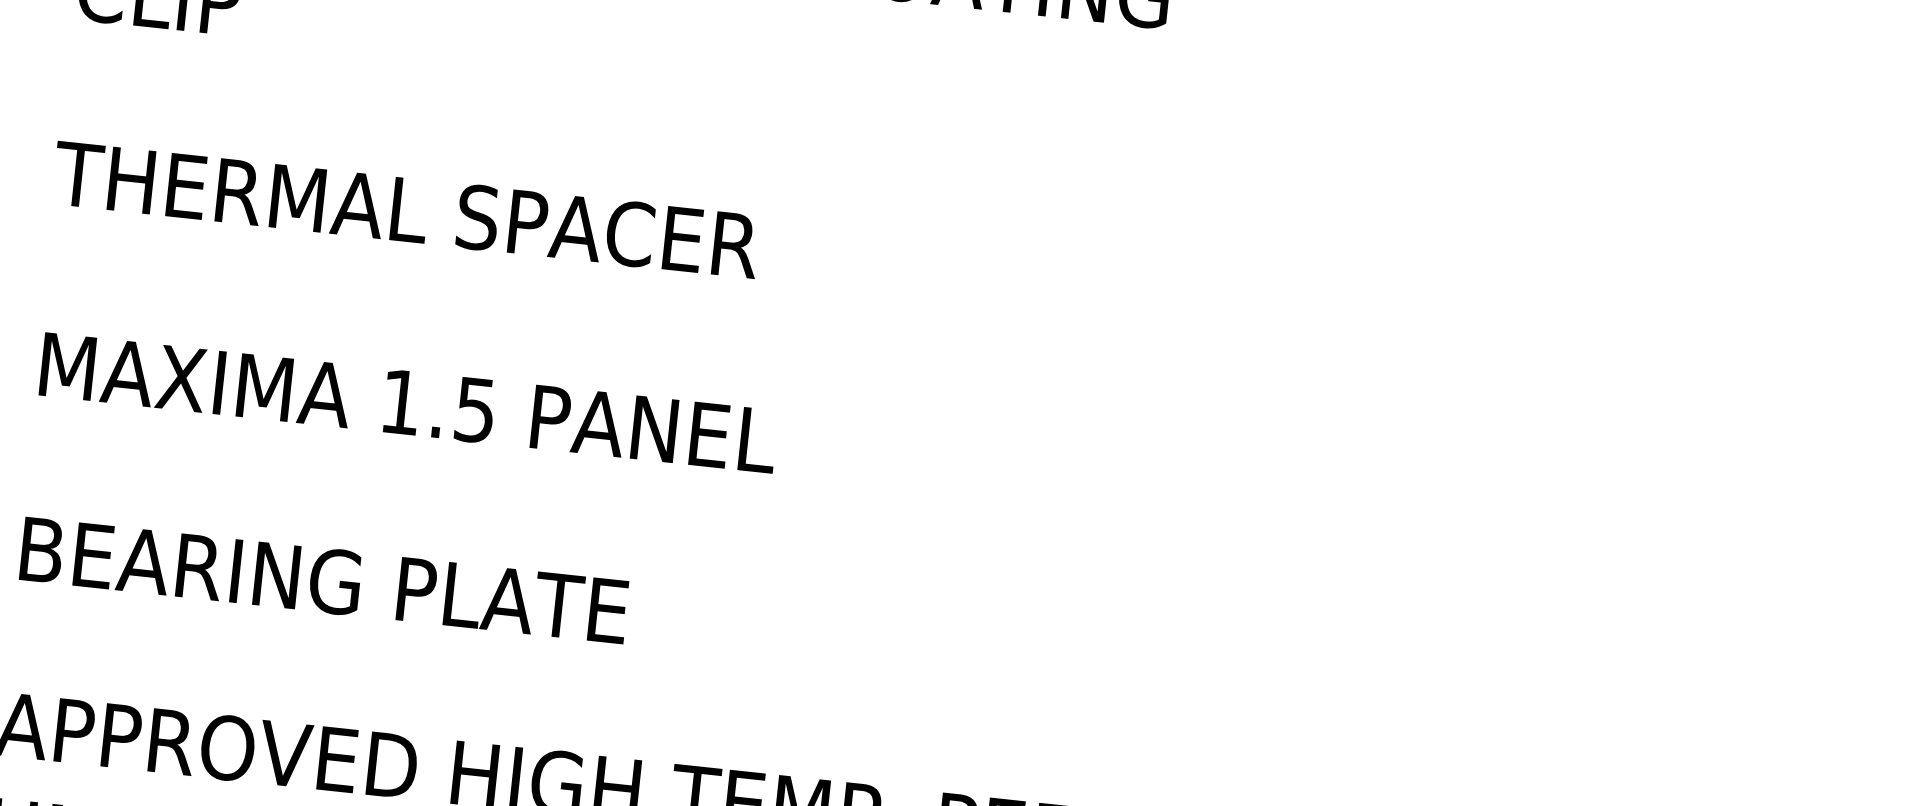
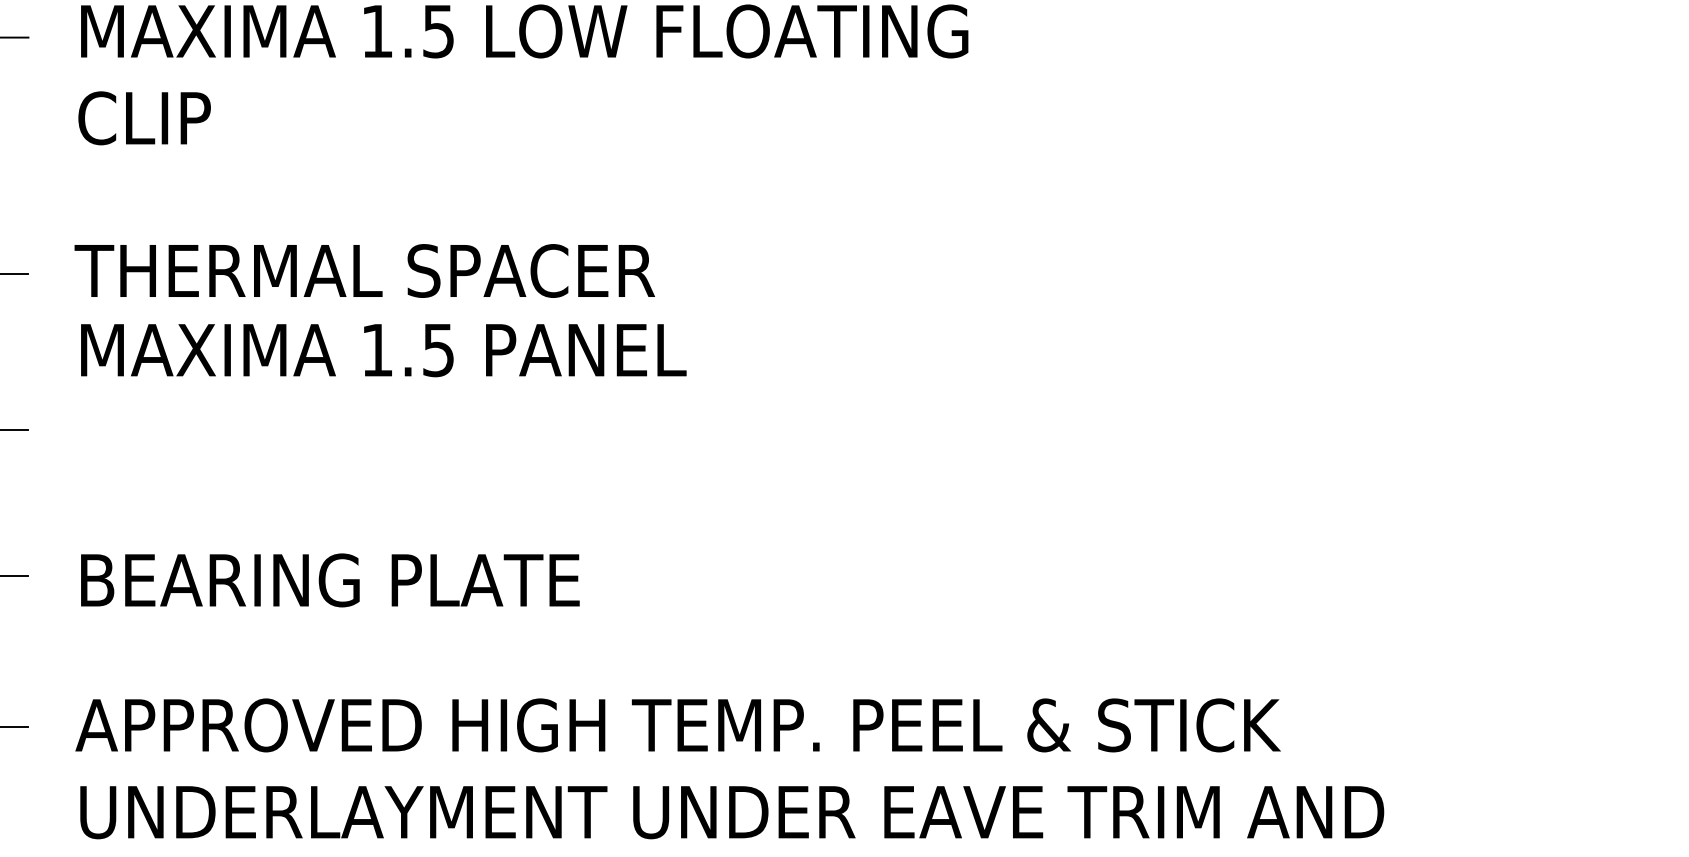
text: (408, 403) -> (383, 350), moved

